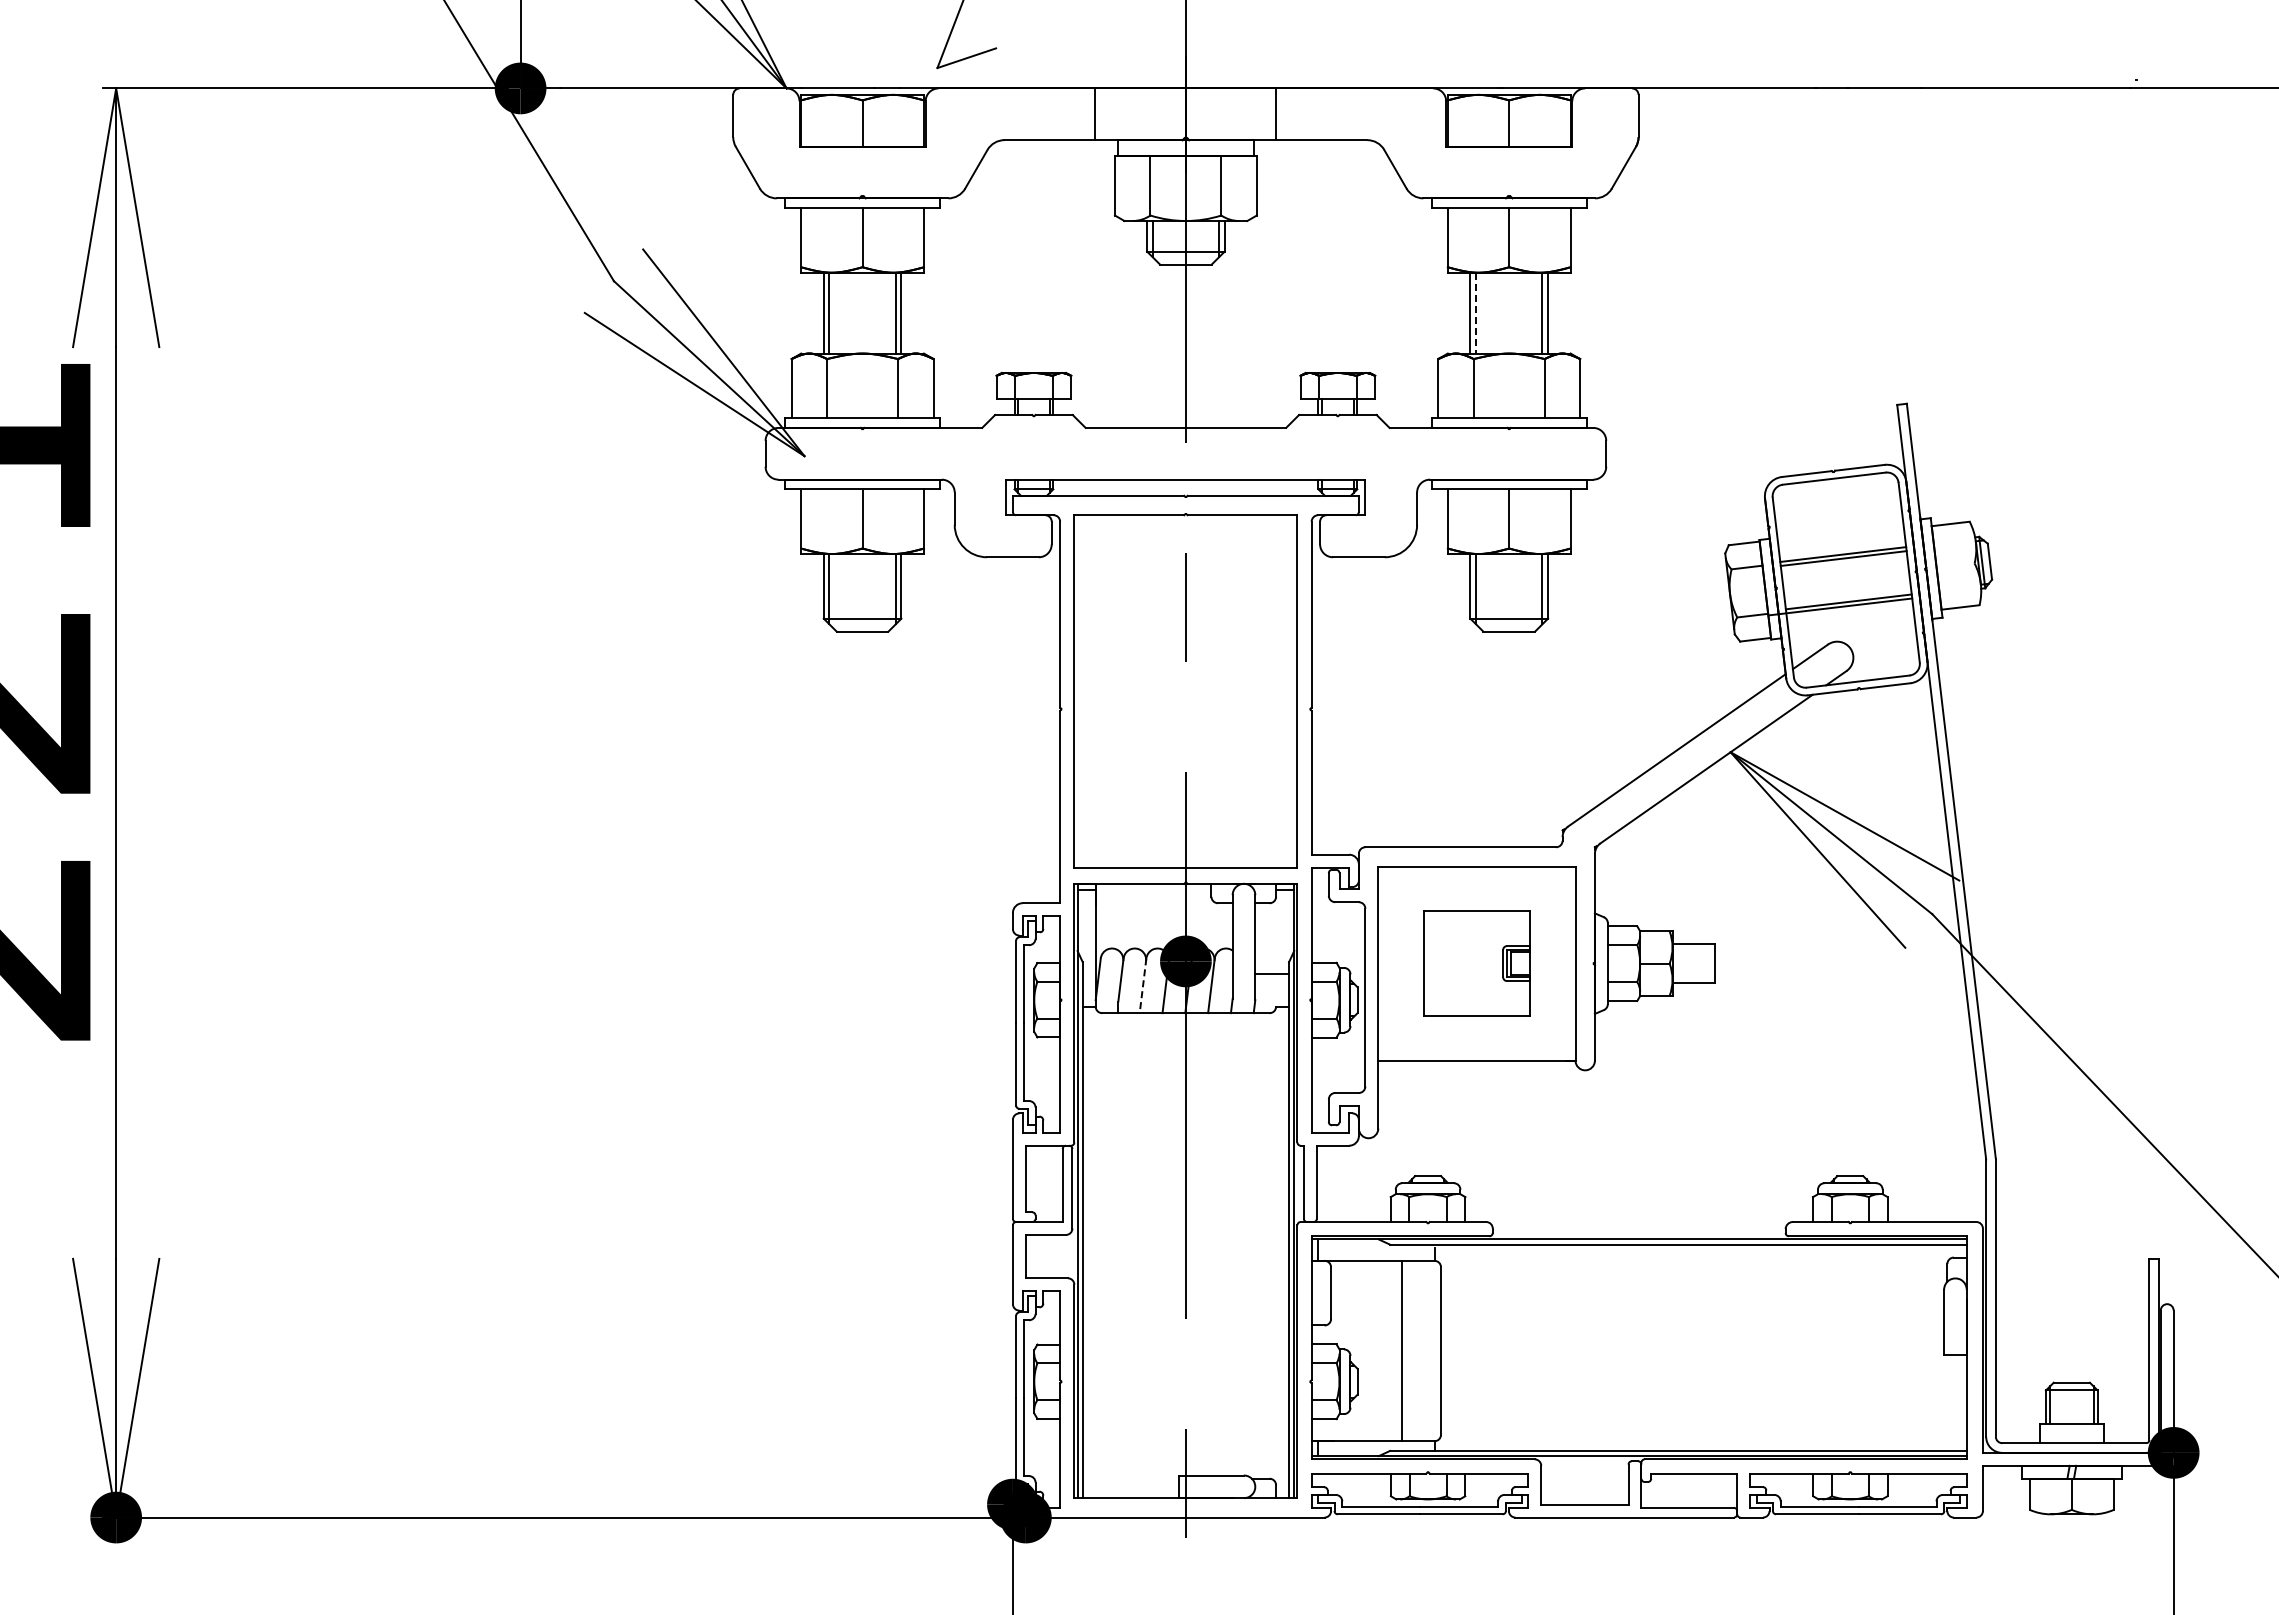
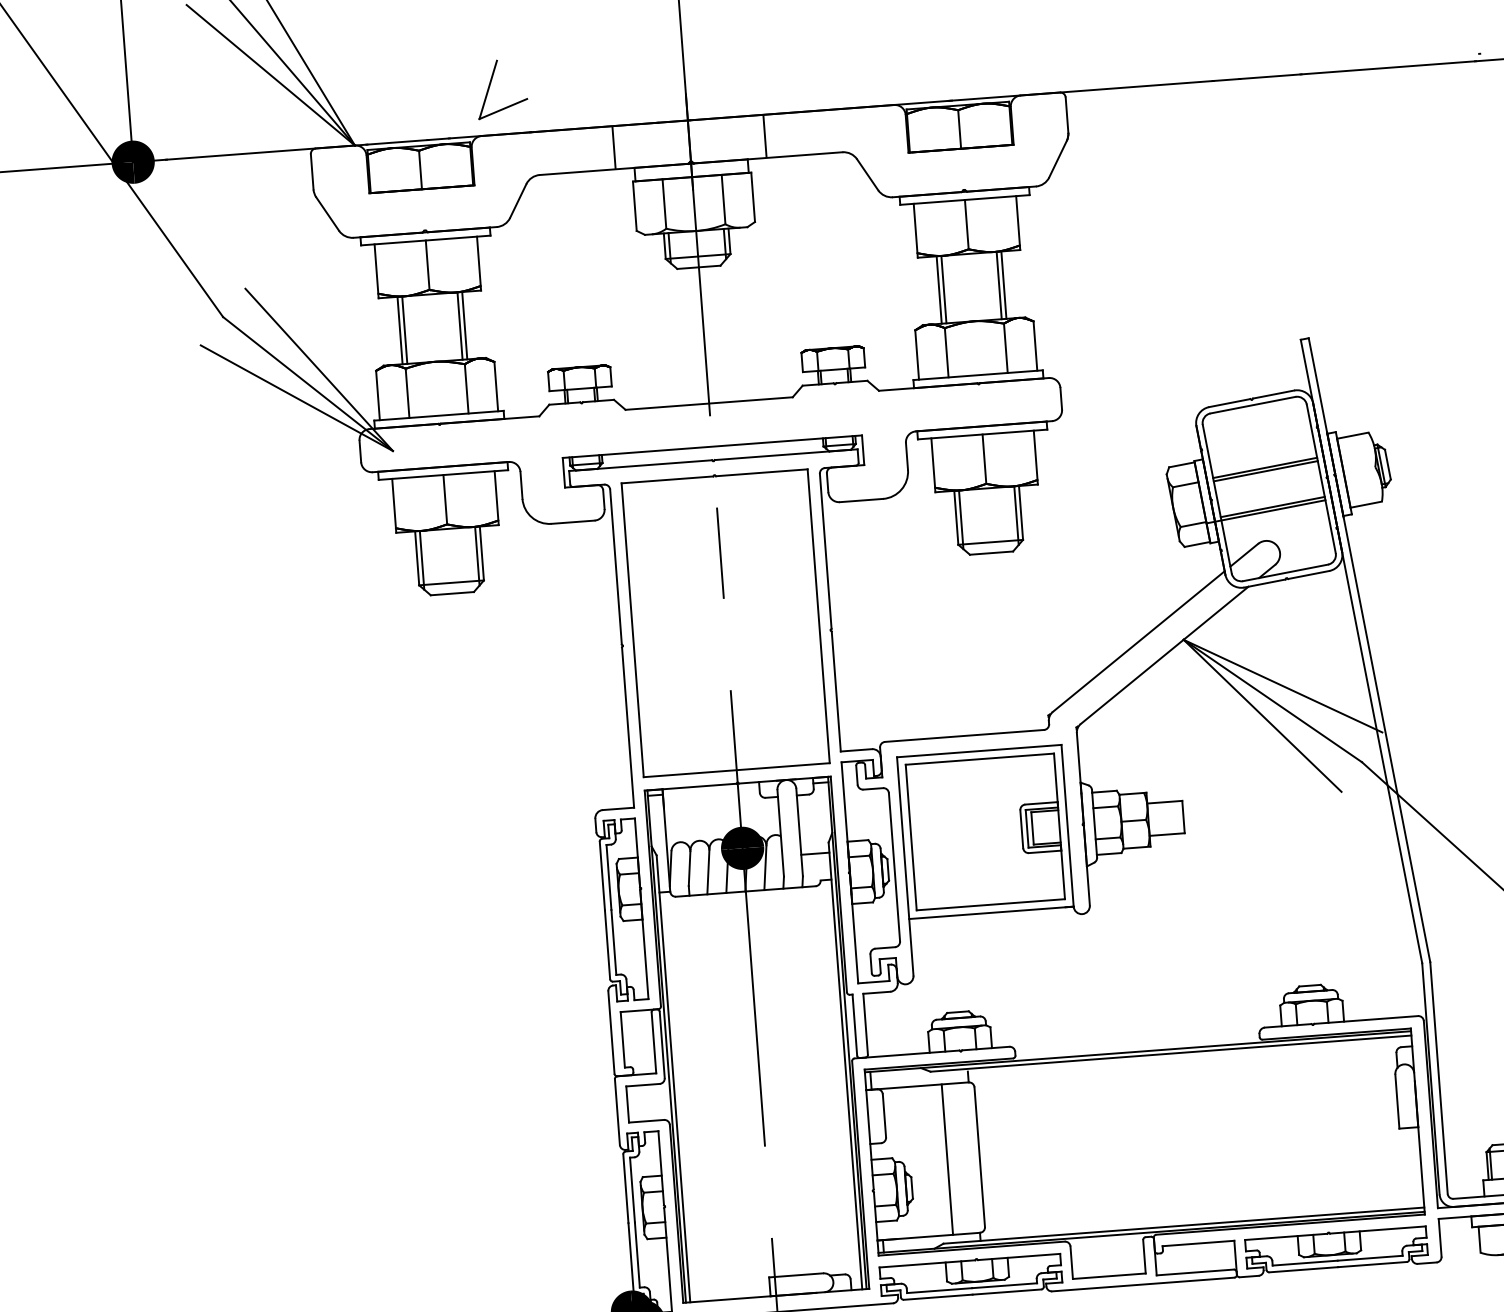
line: (1476, 313) -> (944, 289), dashed -> solid
part: (1476, 963) -> (985, 831), size x1.67
line: (1143, 985) -> (708, 871), dashed -> solid

